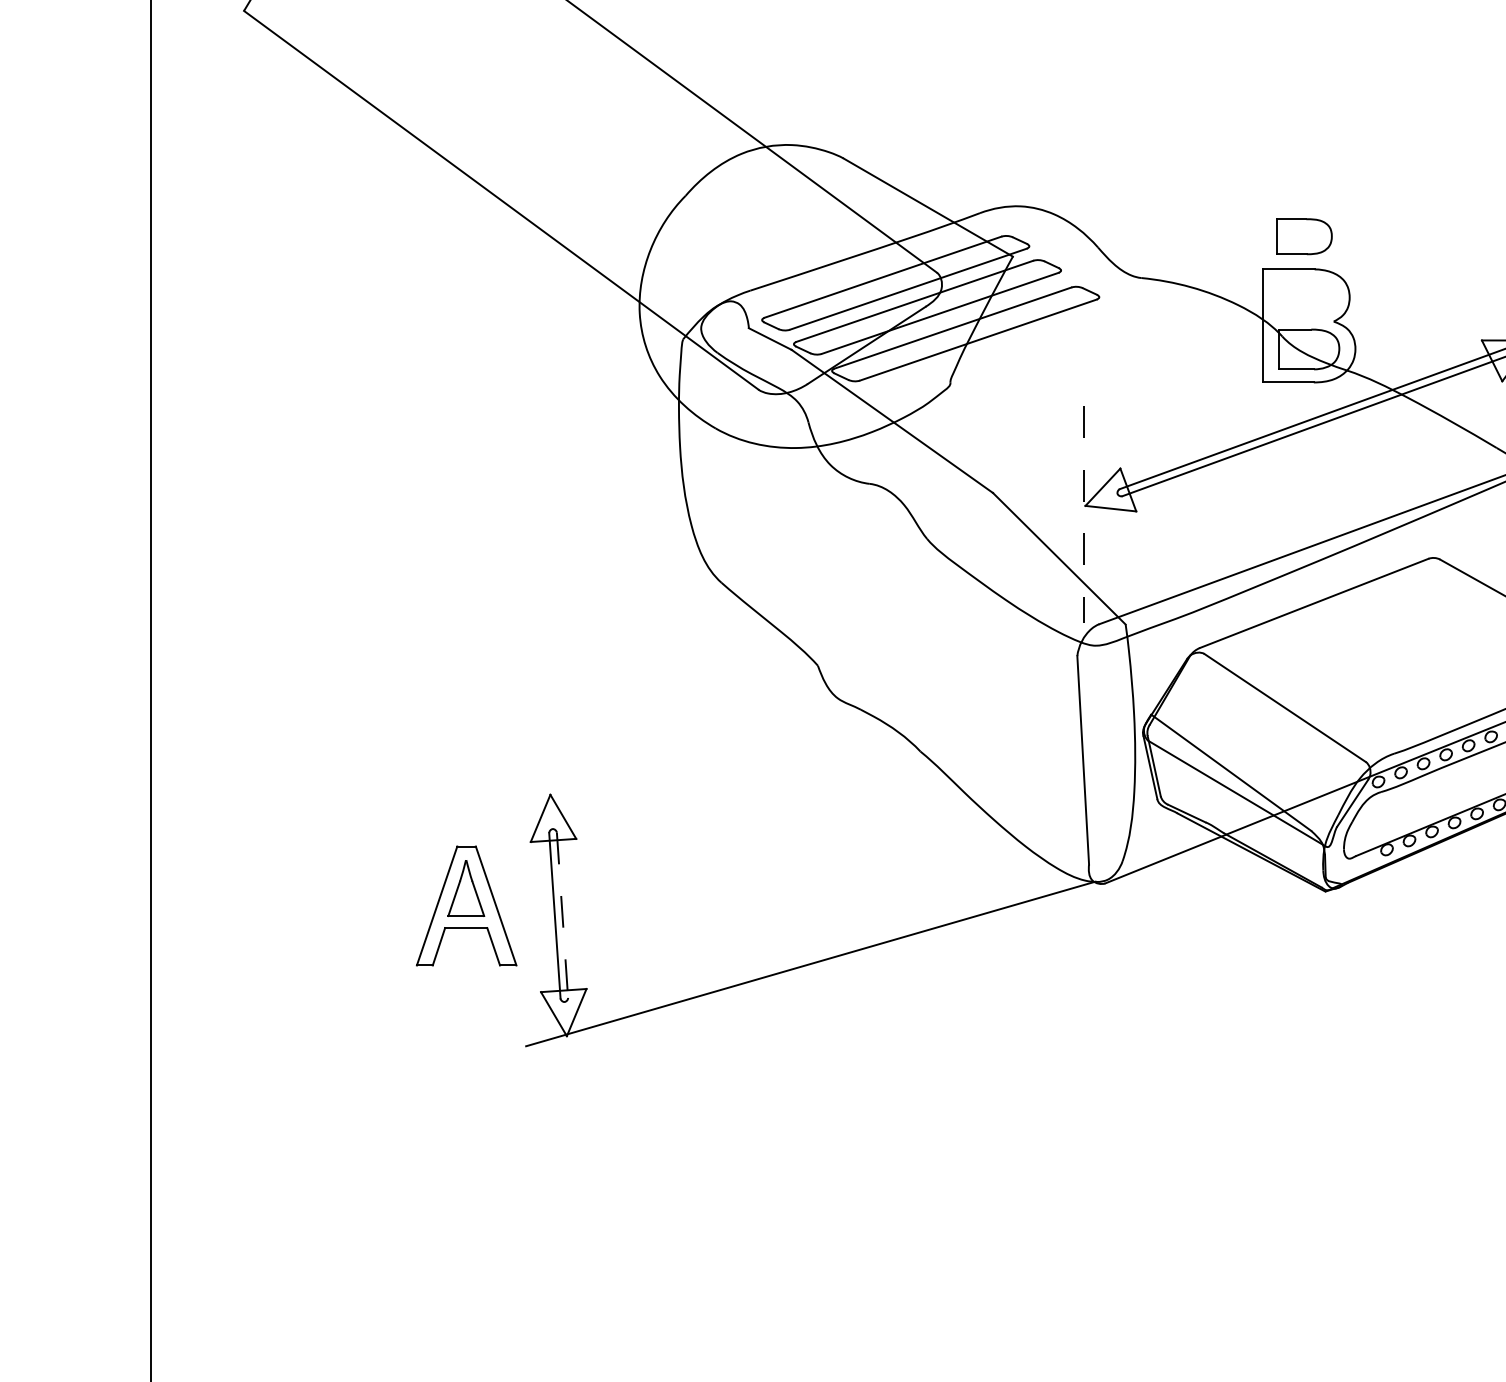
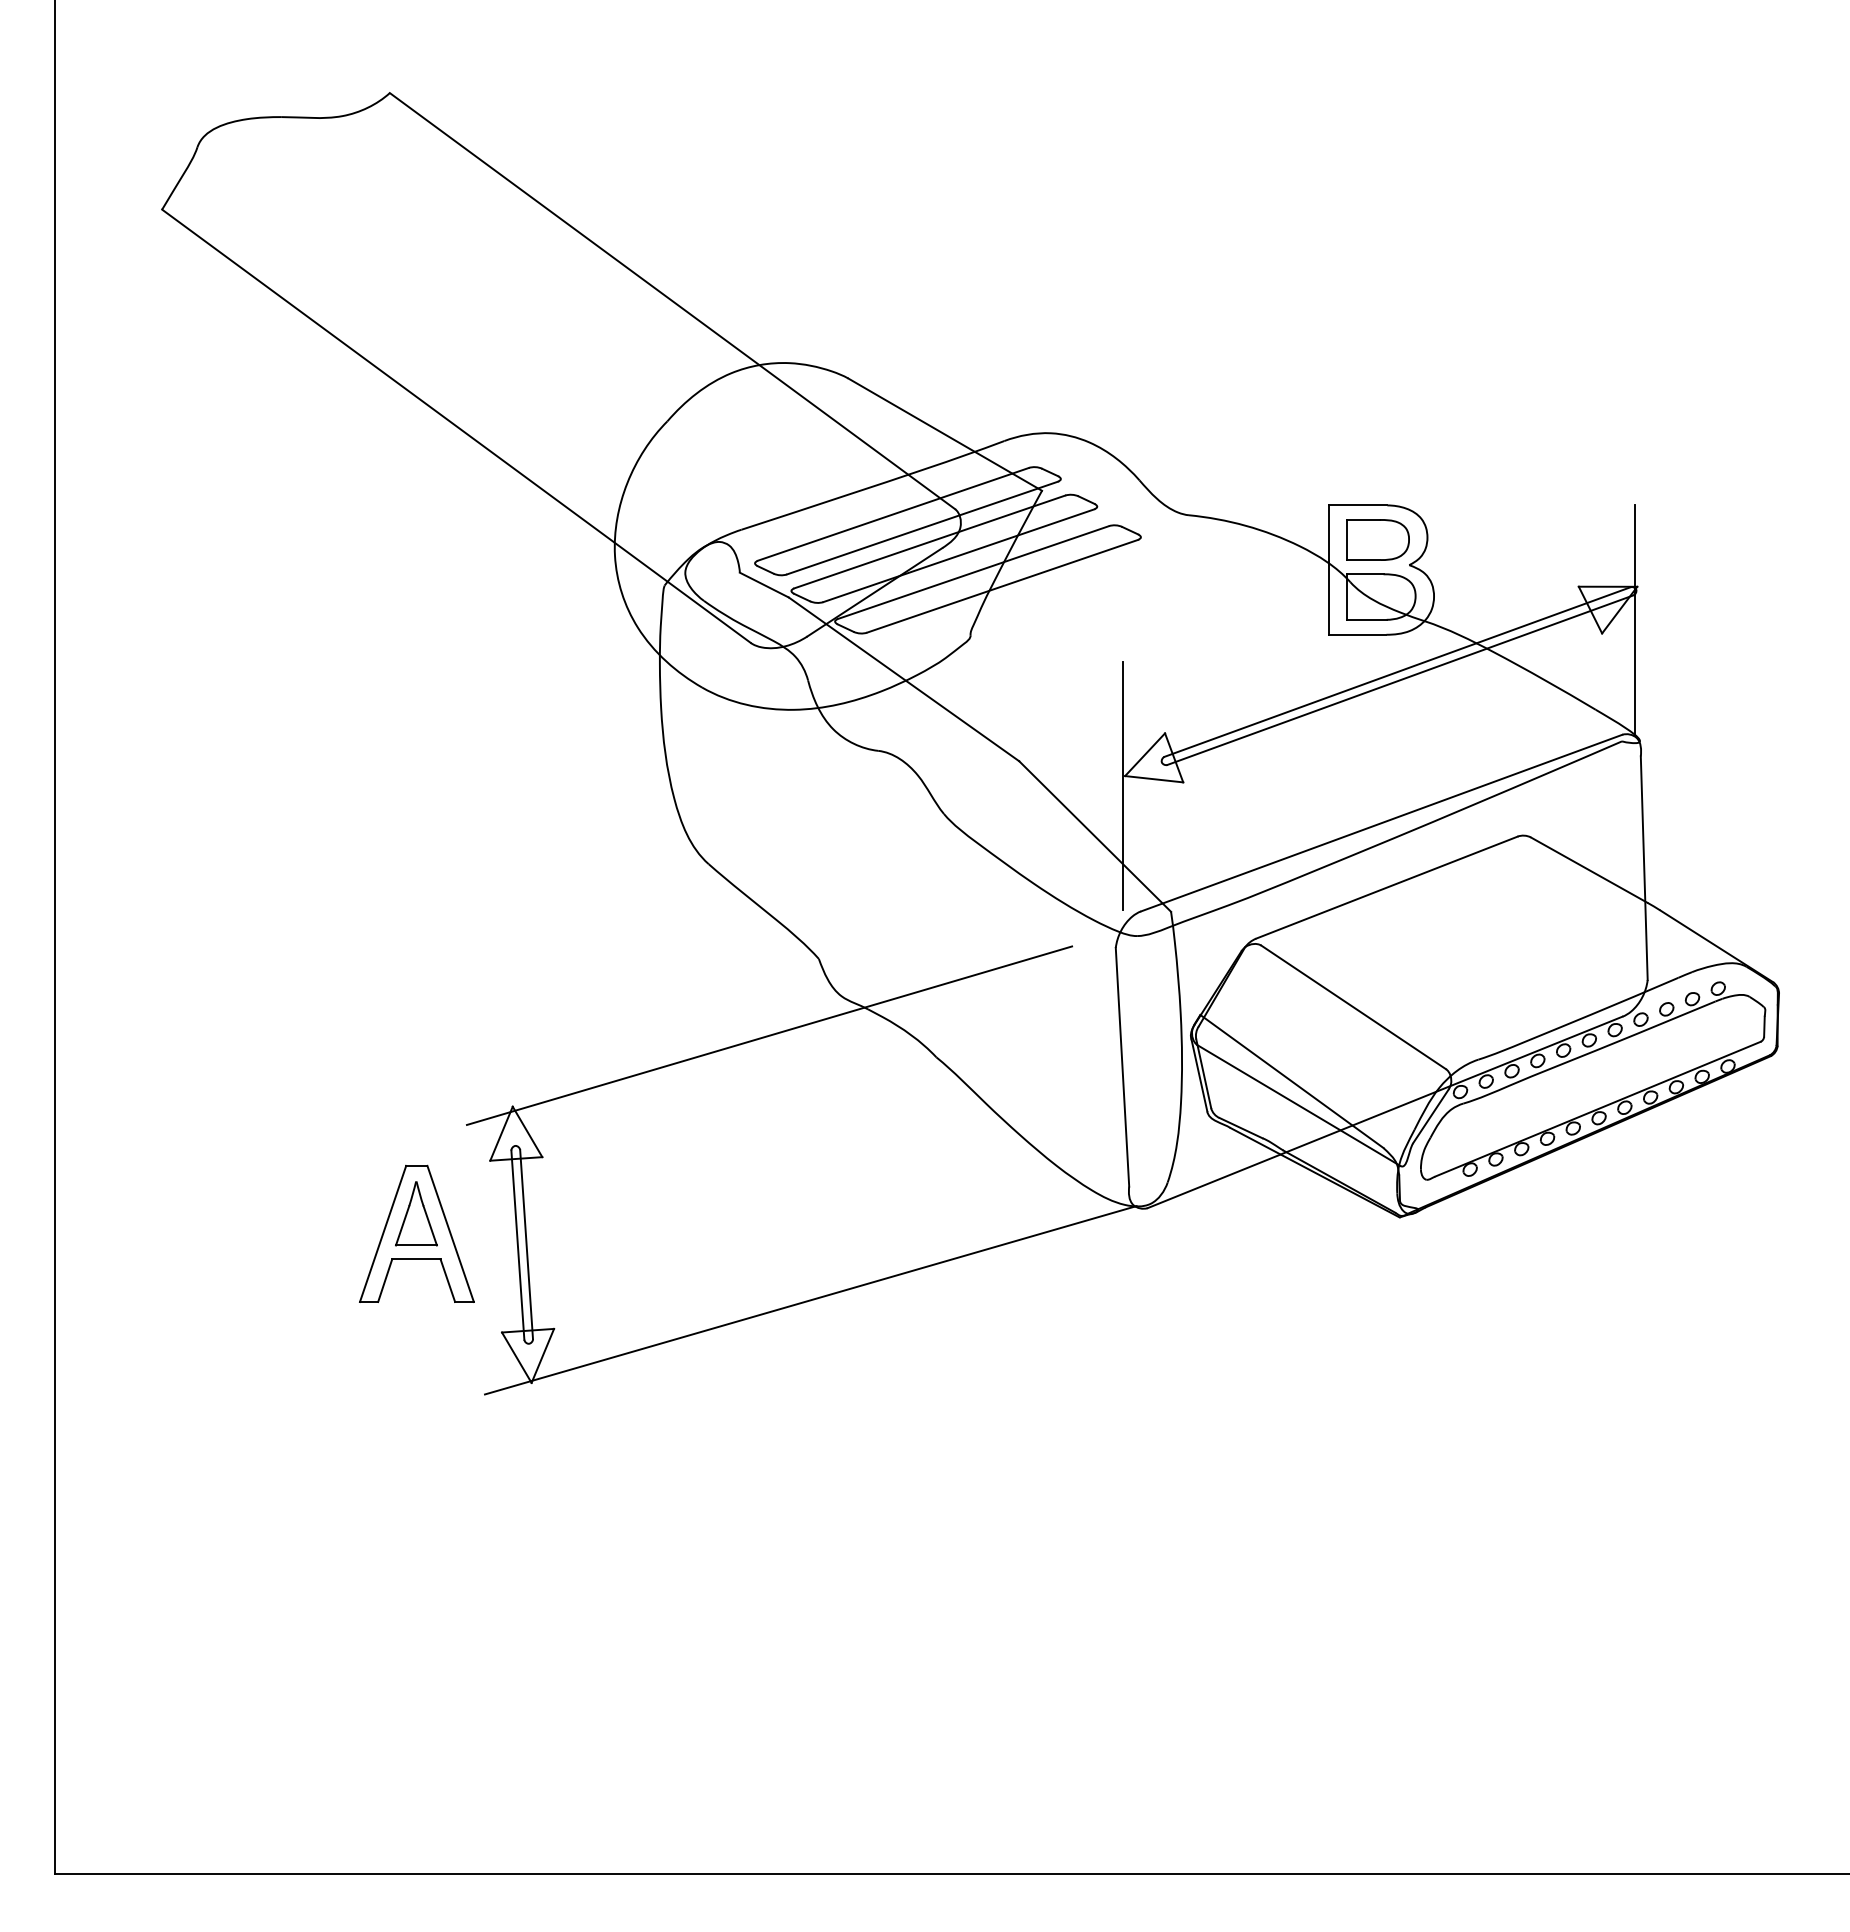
part: (1304, 236) -> (1377, 539), moved
line: (1084, 514) -> (1123, 785), dashed -> solid
line: (774, 732) -> (769, 1035), added
line: (562, 915) -> (526, 1244), dashed -> solid

